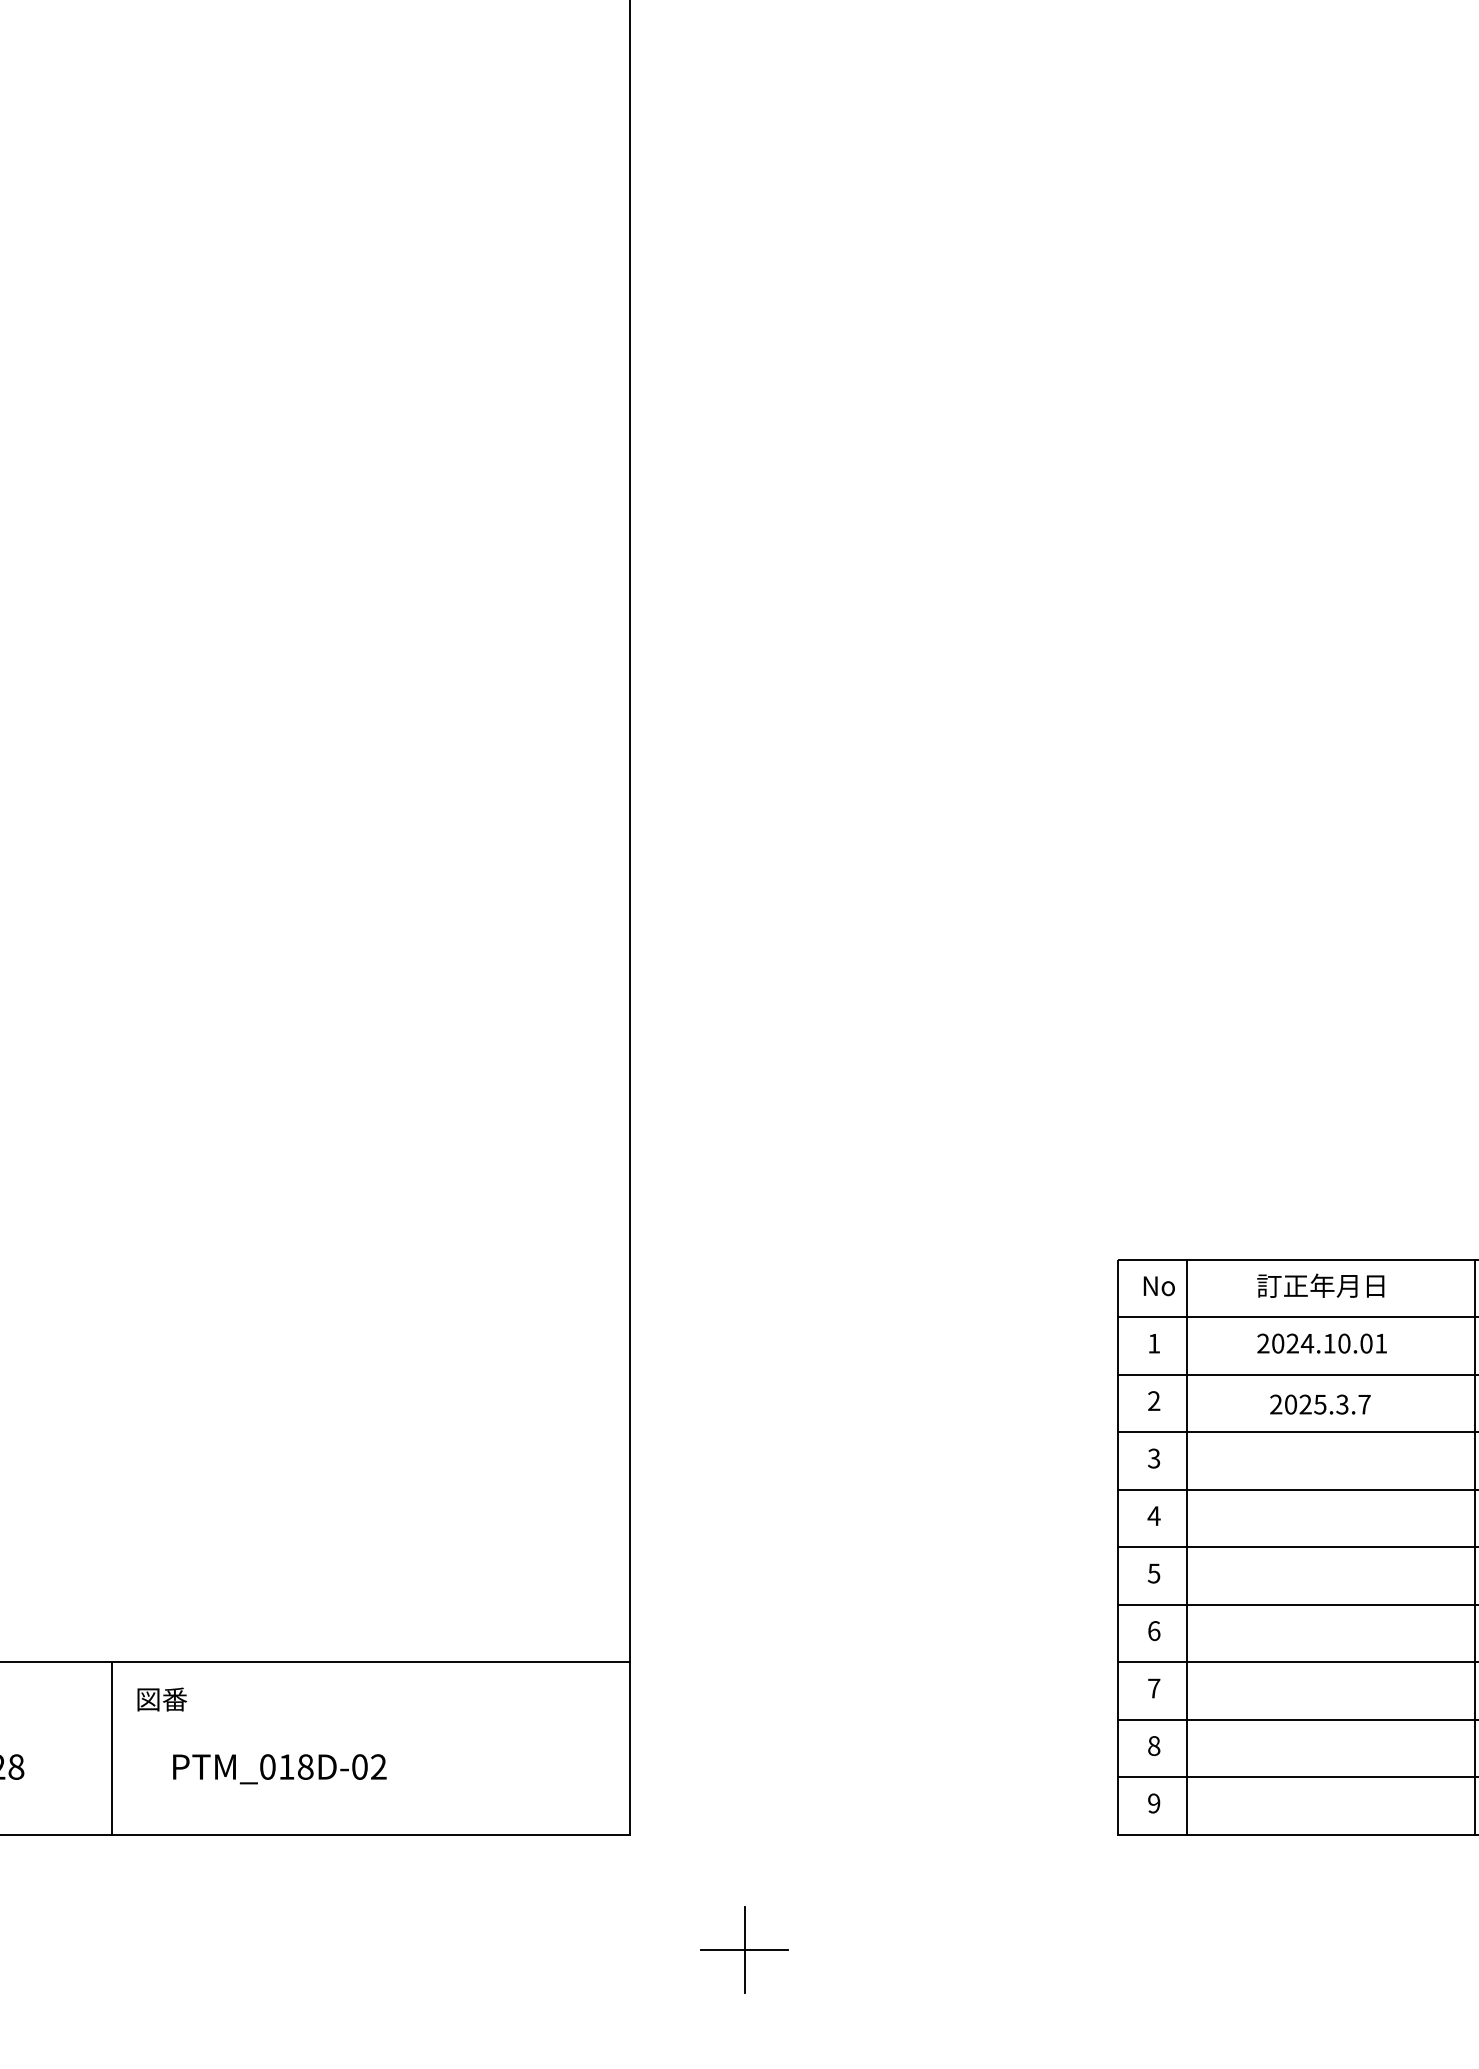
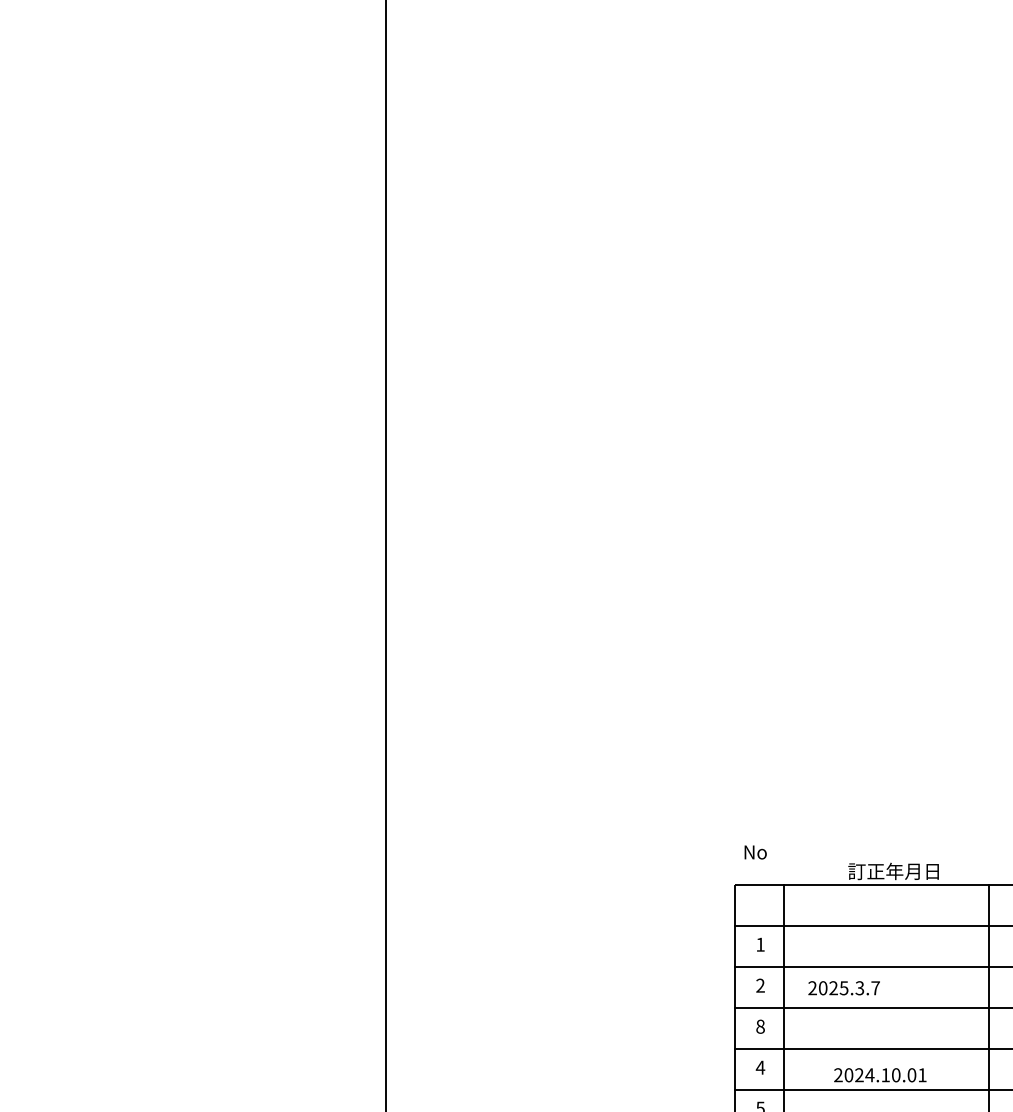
text: (1320, 1285) -> (893, 871), moved
text: (1158, 1286) -> (755, 852), moved
text: (1321, 1343) -> (879, 1075), moved
text: (1320, 1404) -> (844, 988), moved
text: (1154, 1458) -> (760, 1026), 3 -> 8

